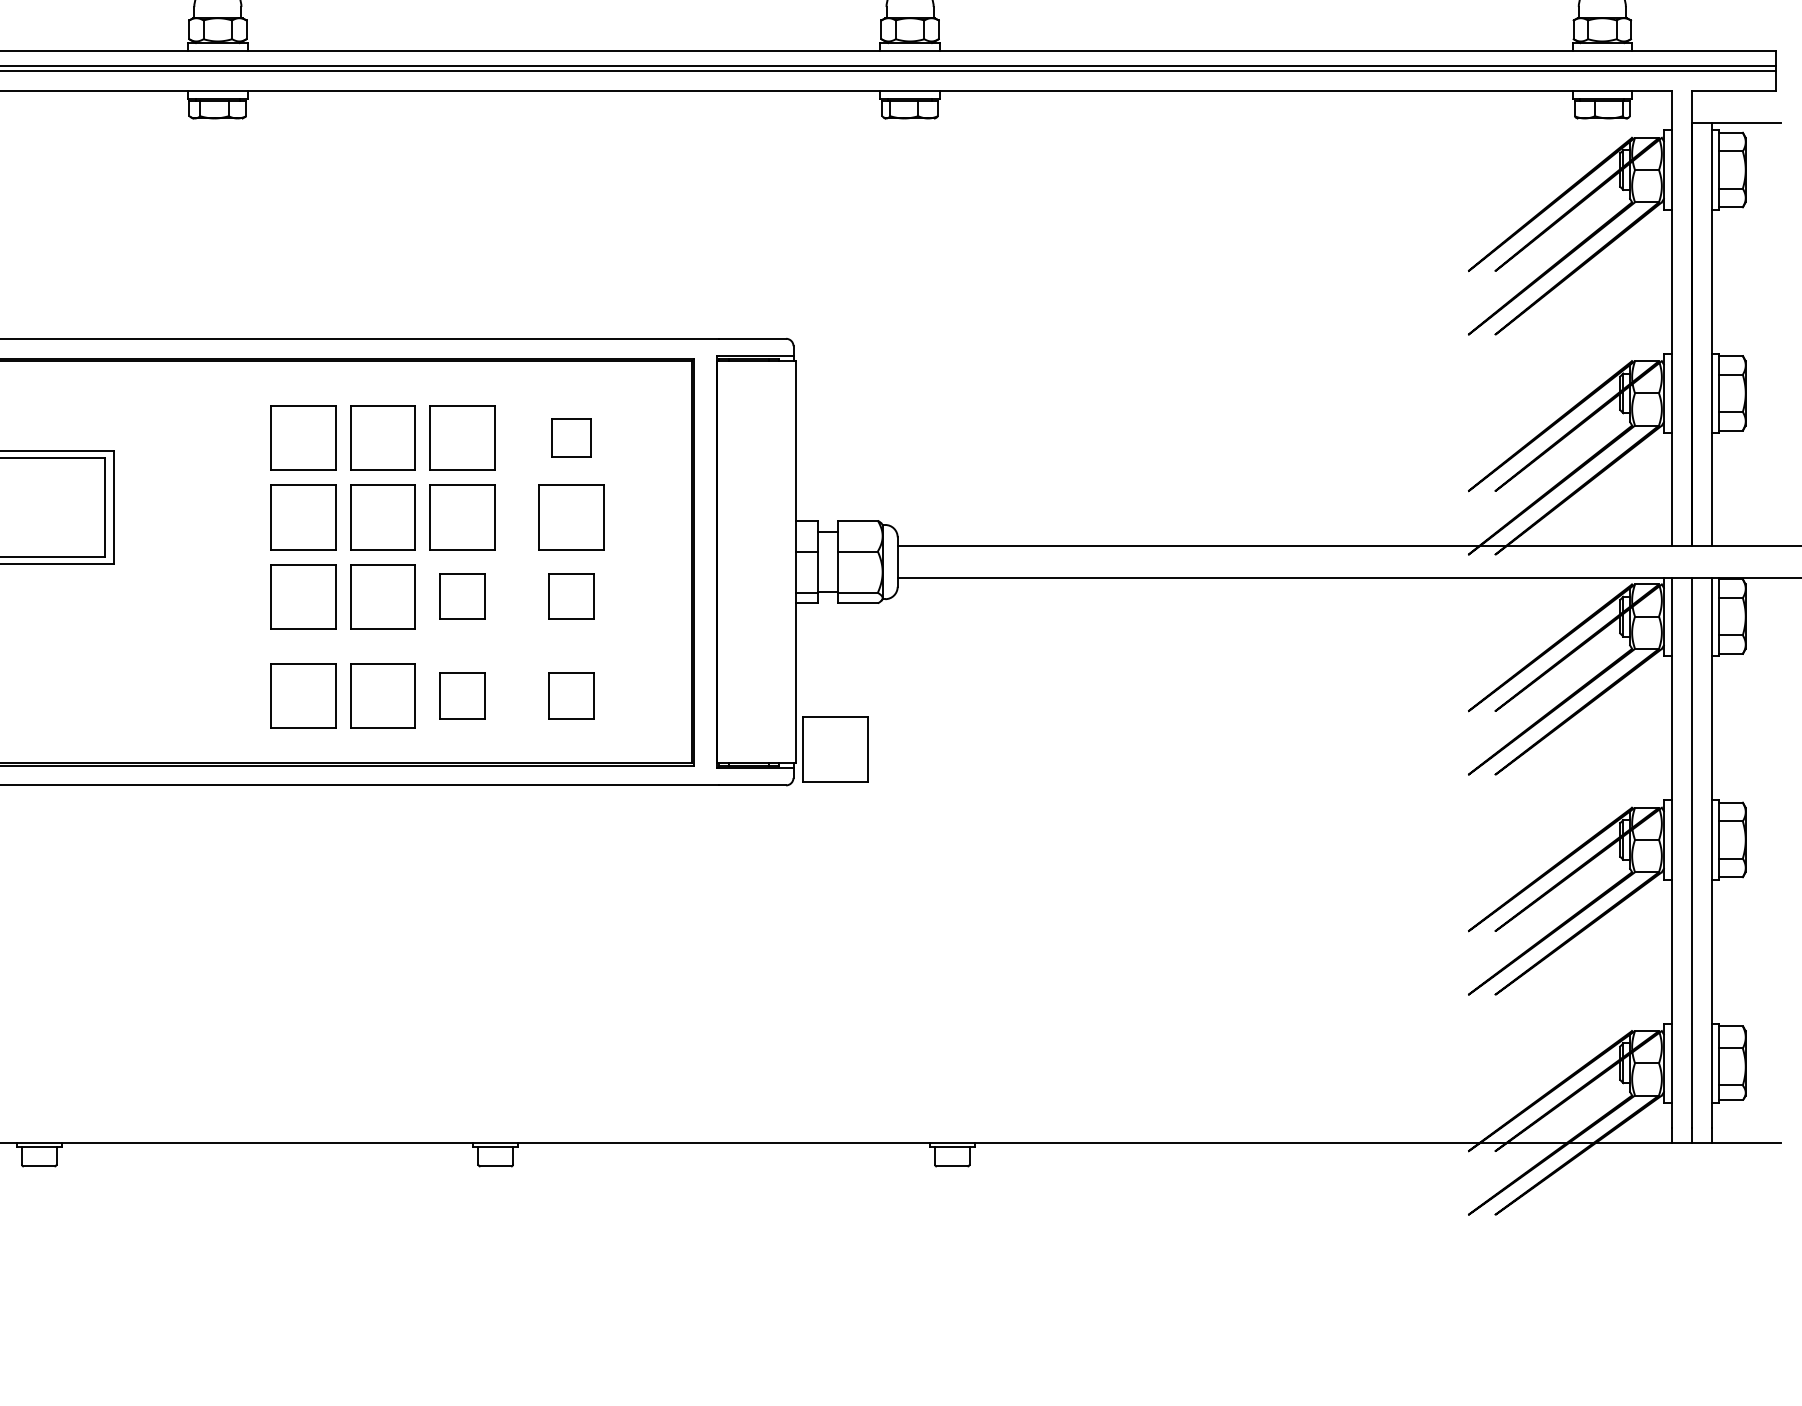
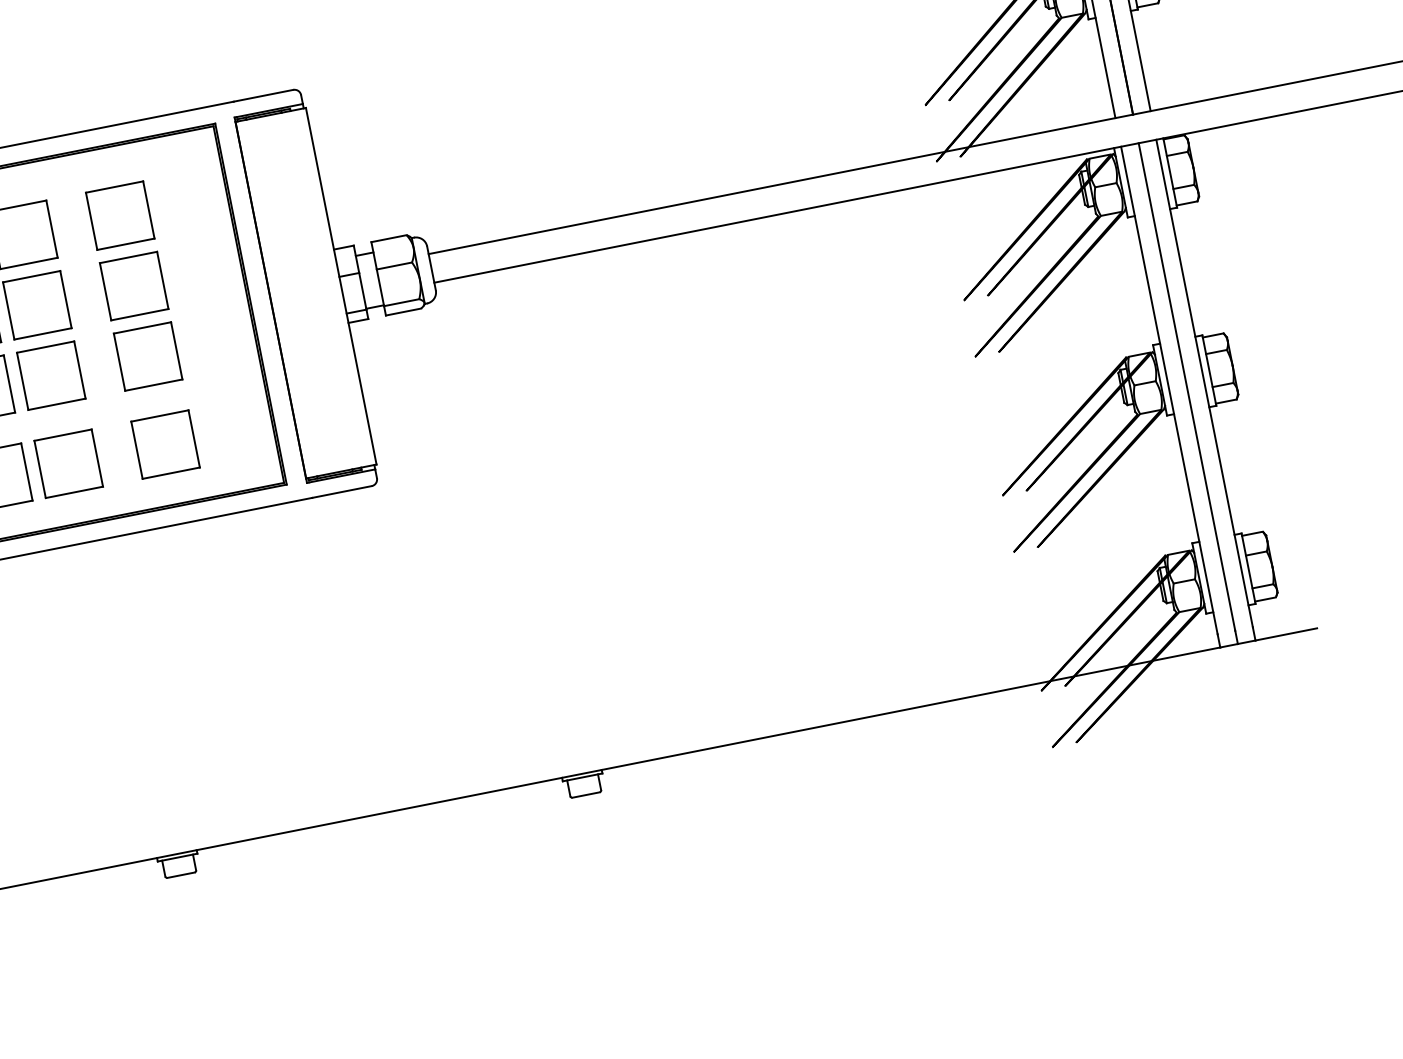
part: (571, 437) -> (120, 215), size x1.67
part: (462, 596) -> (51, 375), size x1.43
part: (571, 596) -> (148, 356), size x1.43
part: (462, 695) -> (68, 463), size x1.43
part: (571, 695) -> (165, 444), size x1.43
part: (835, 749) -> (409, 445), removed

